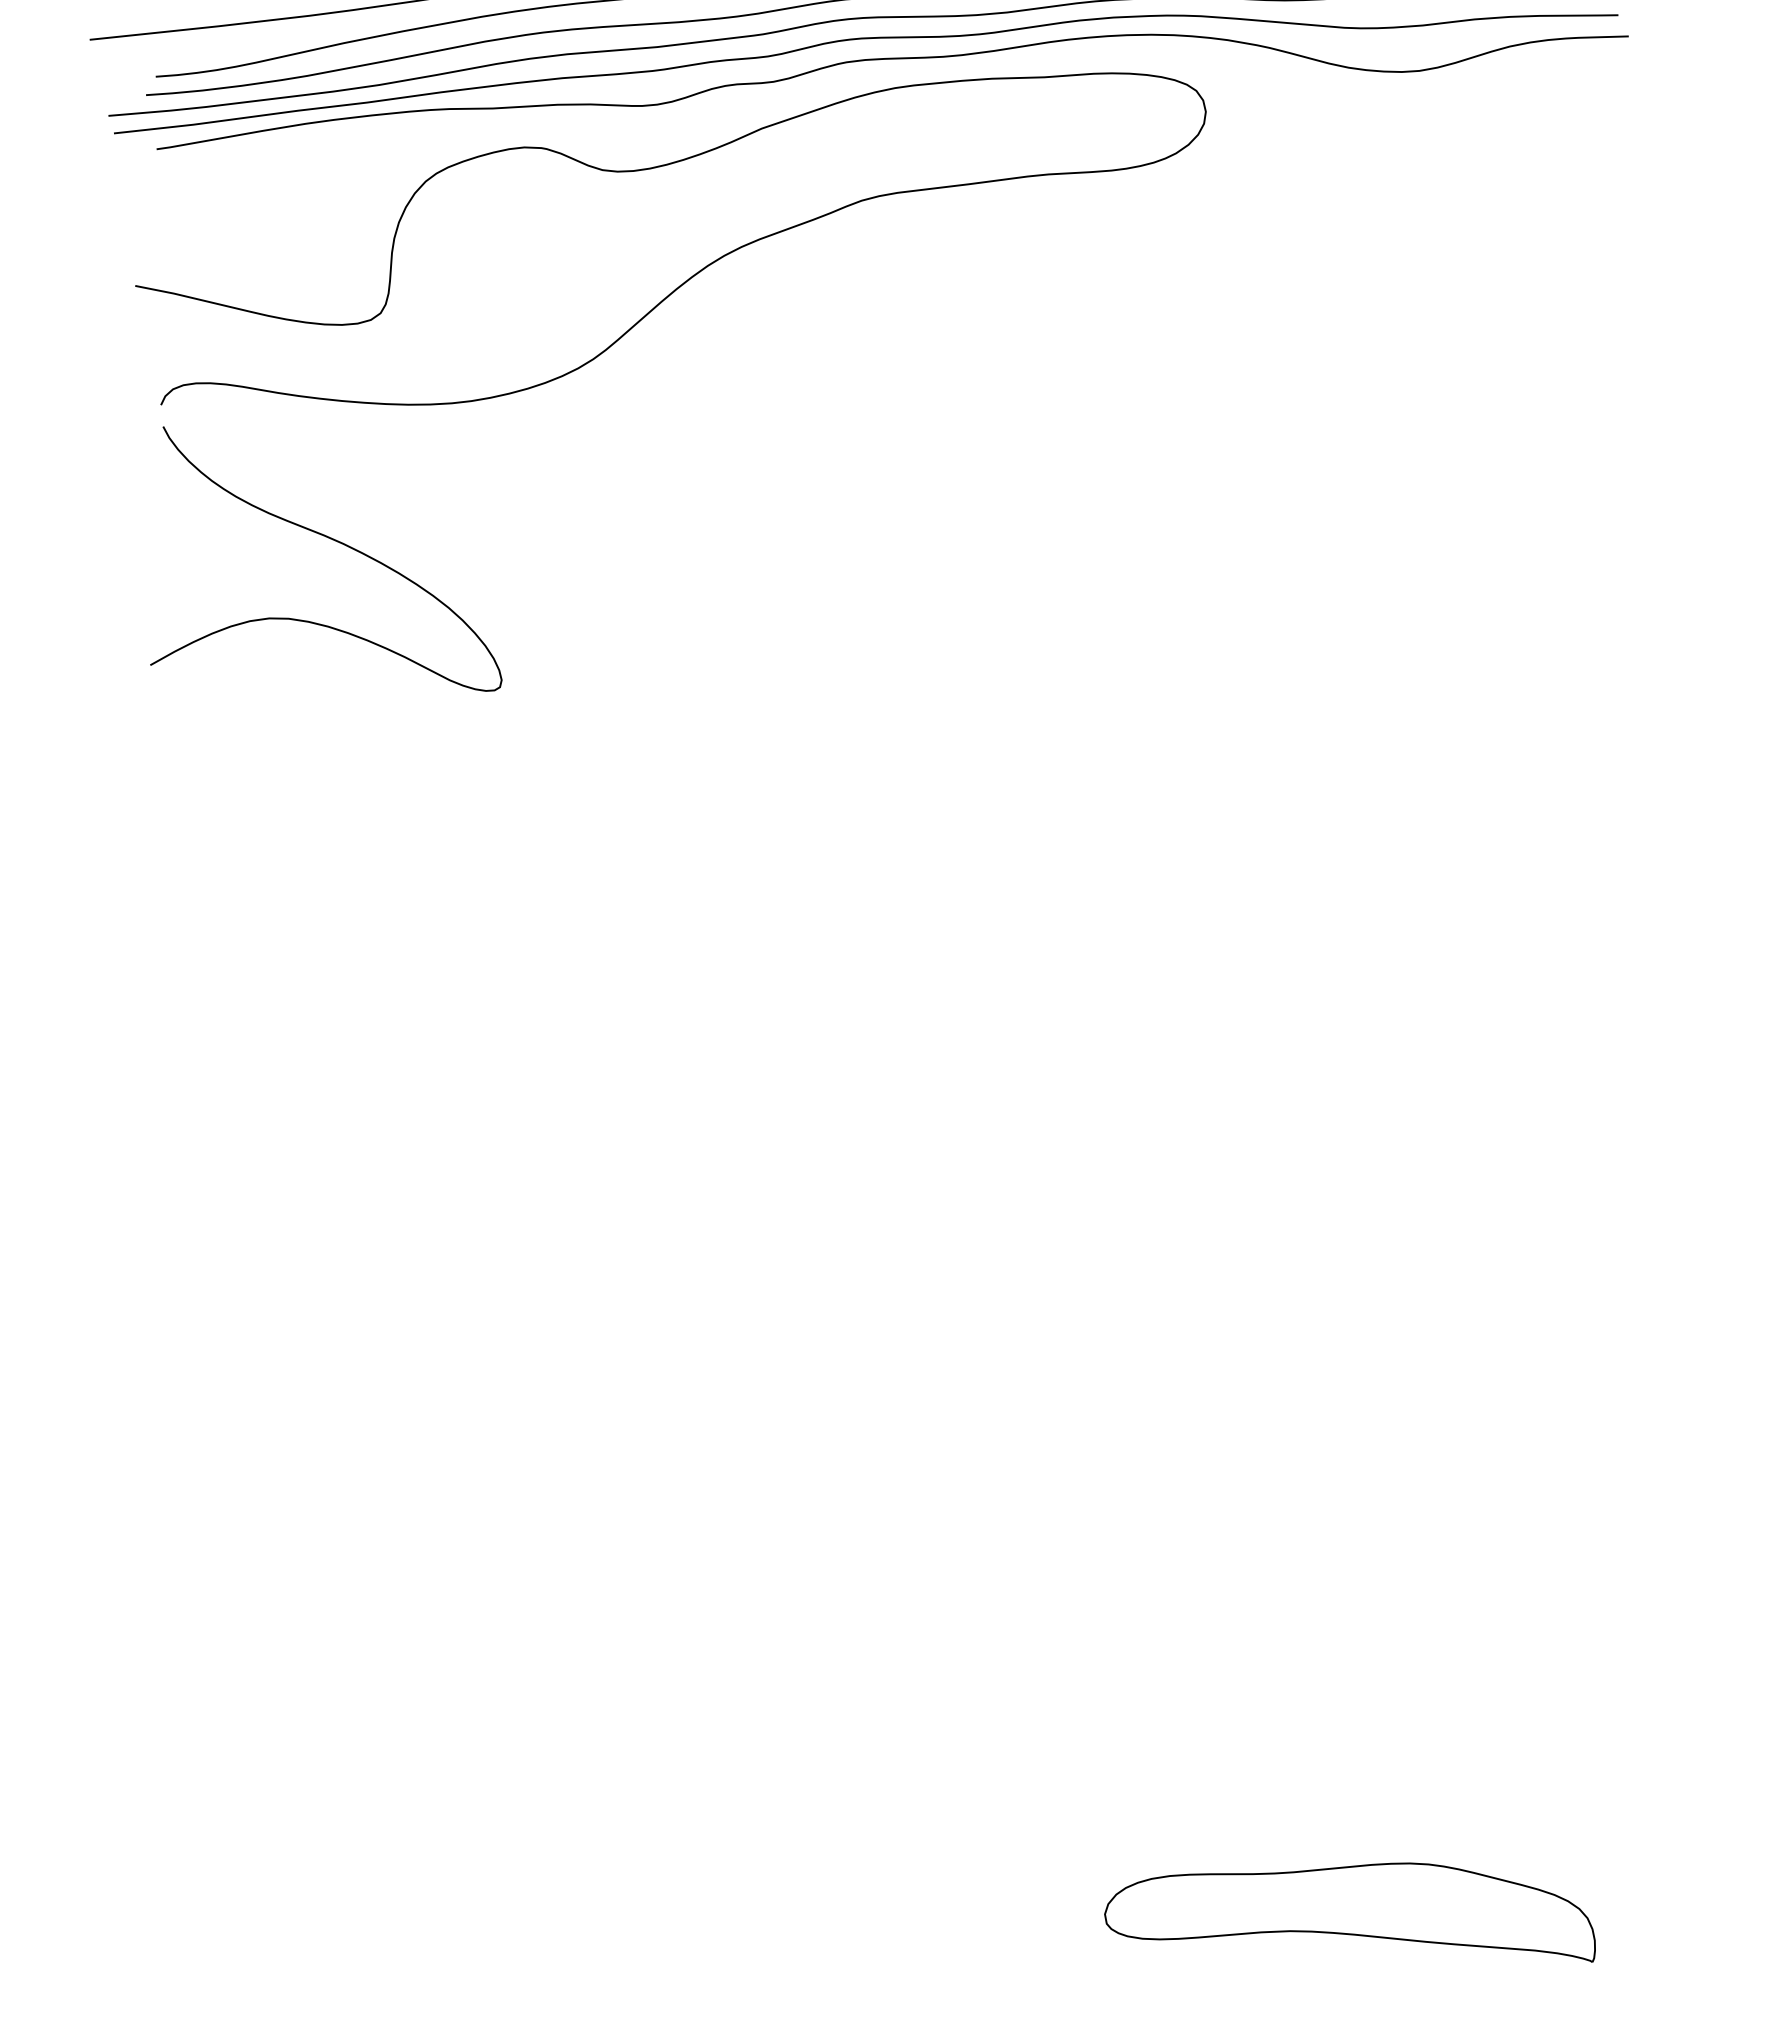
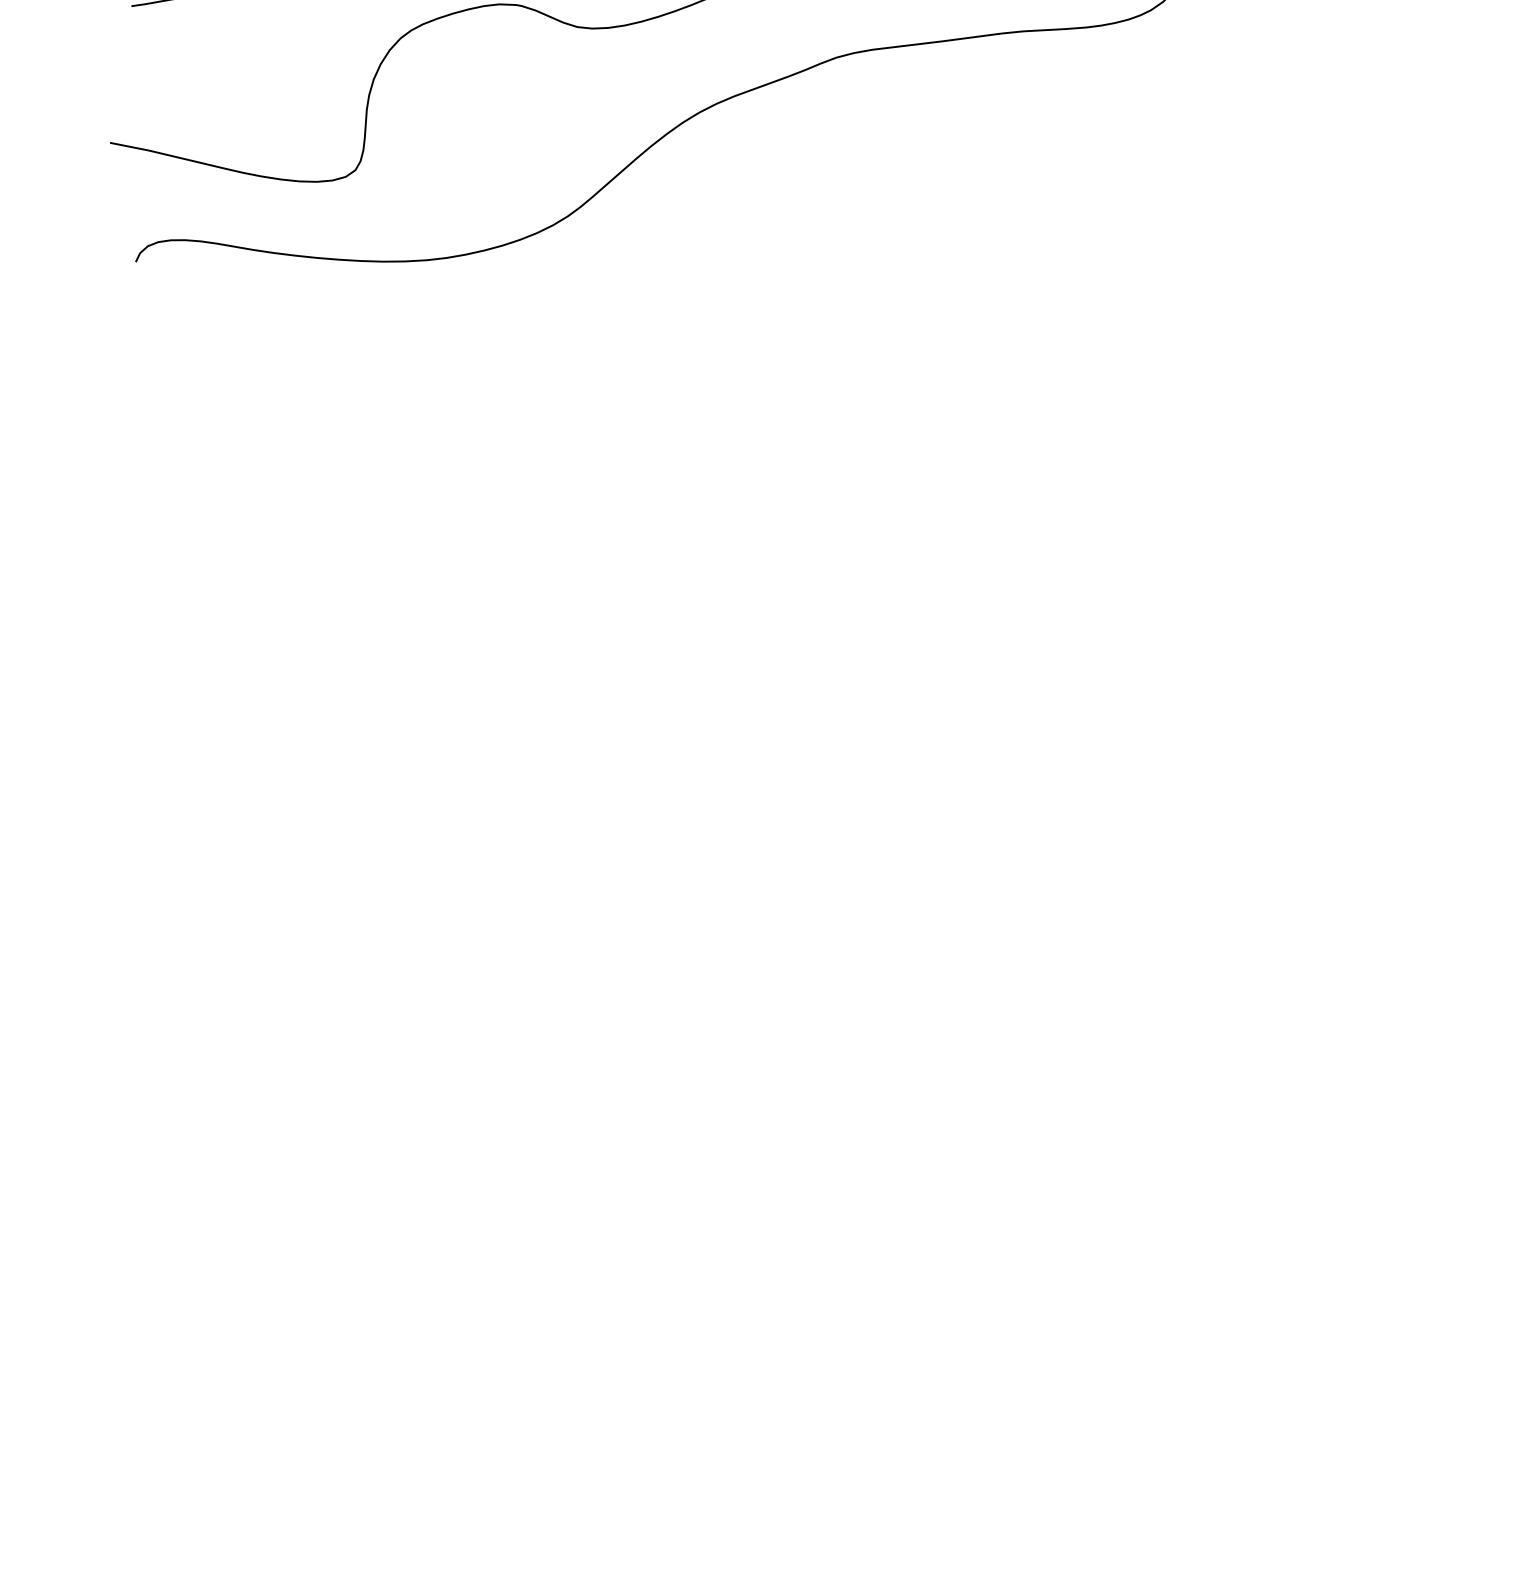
curve: (332, 540) -> (307, 397), removed

